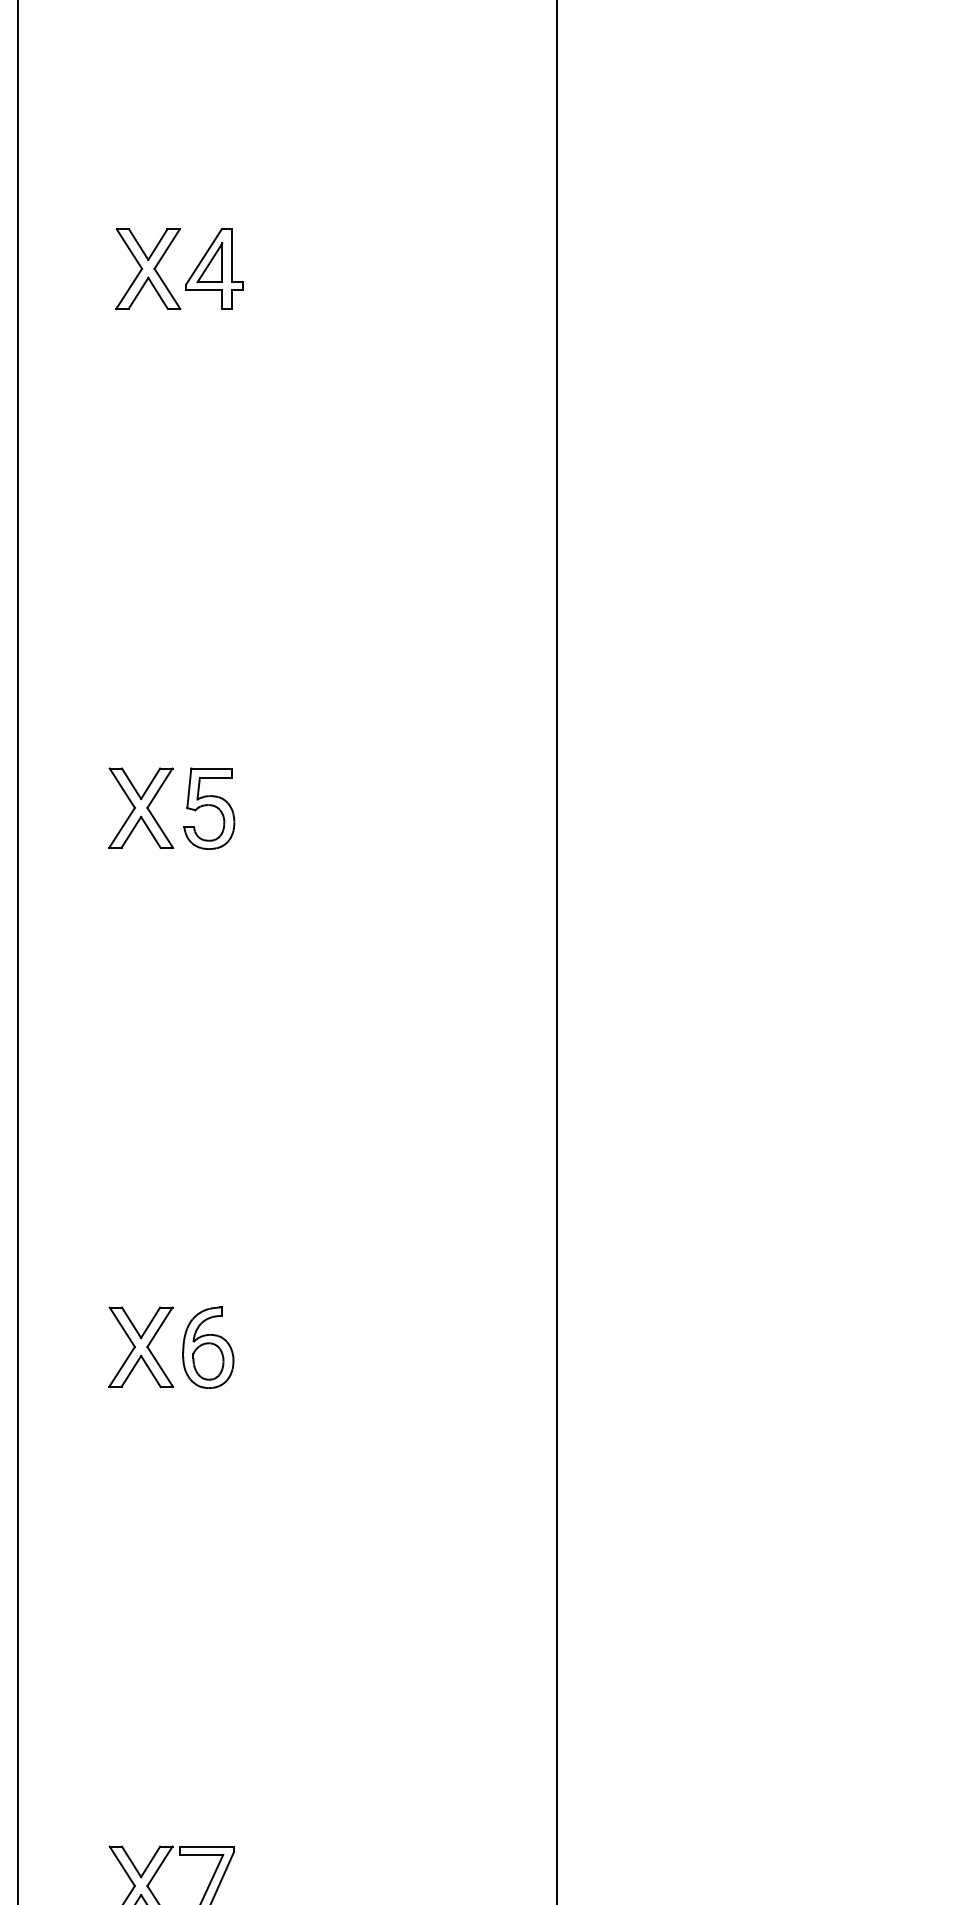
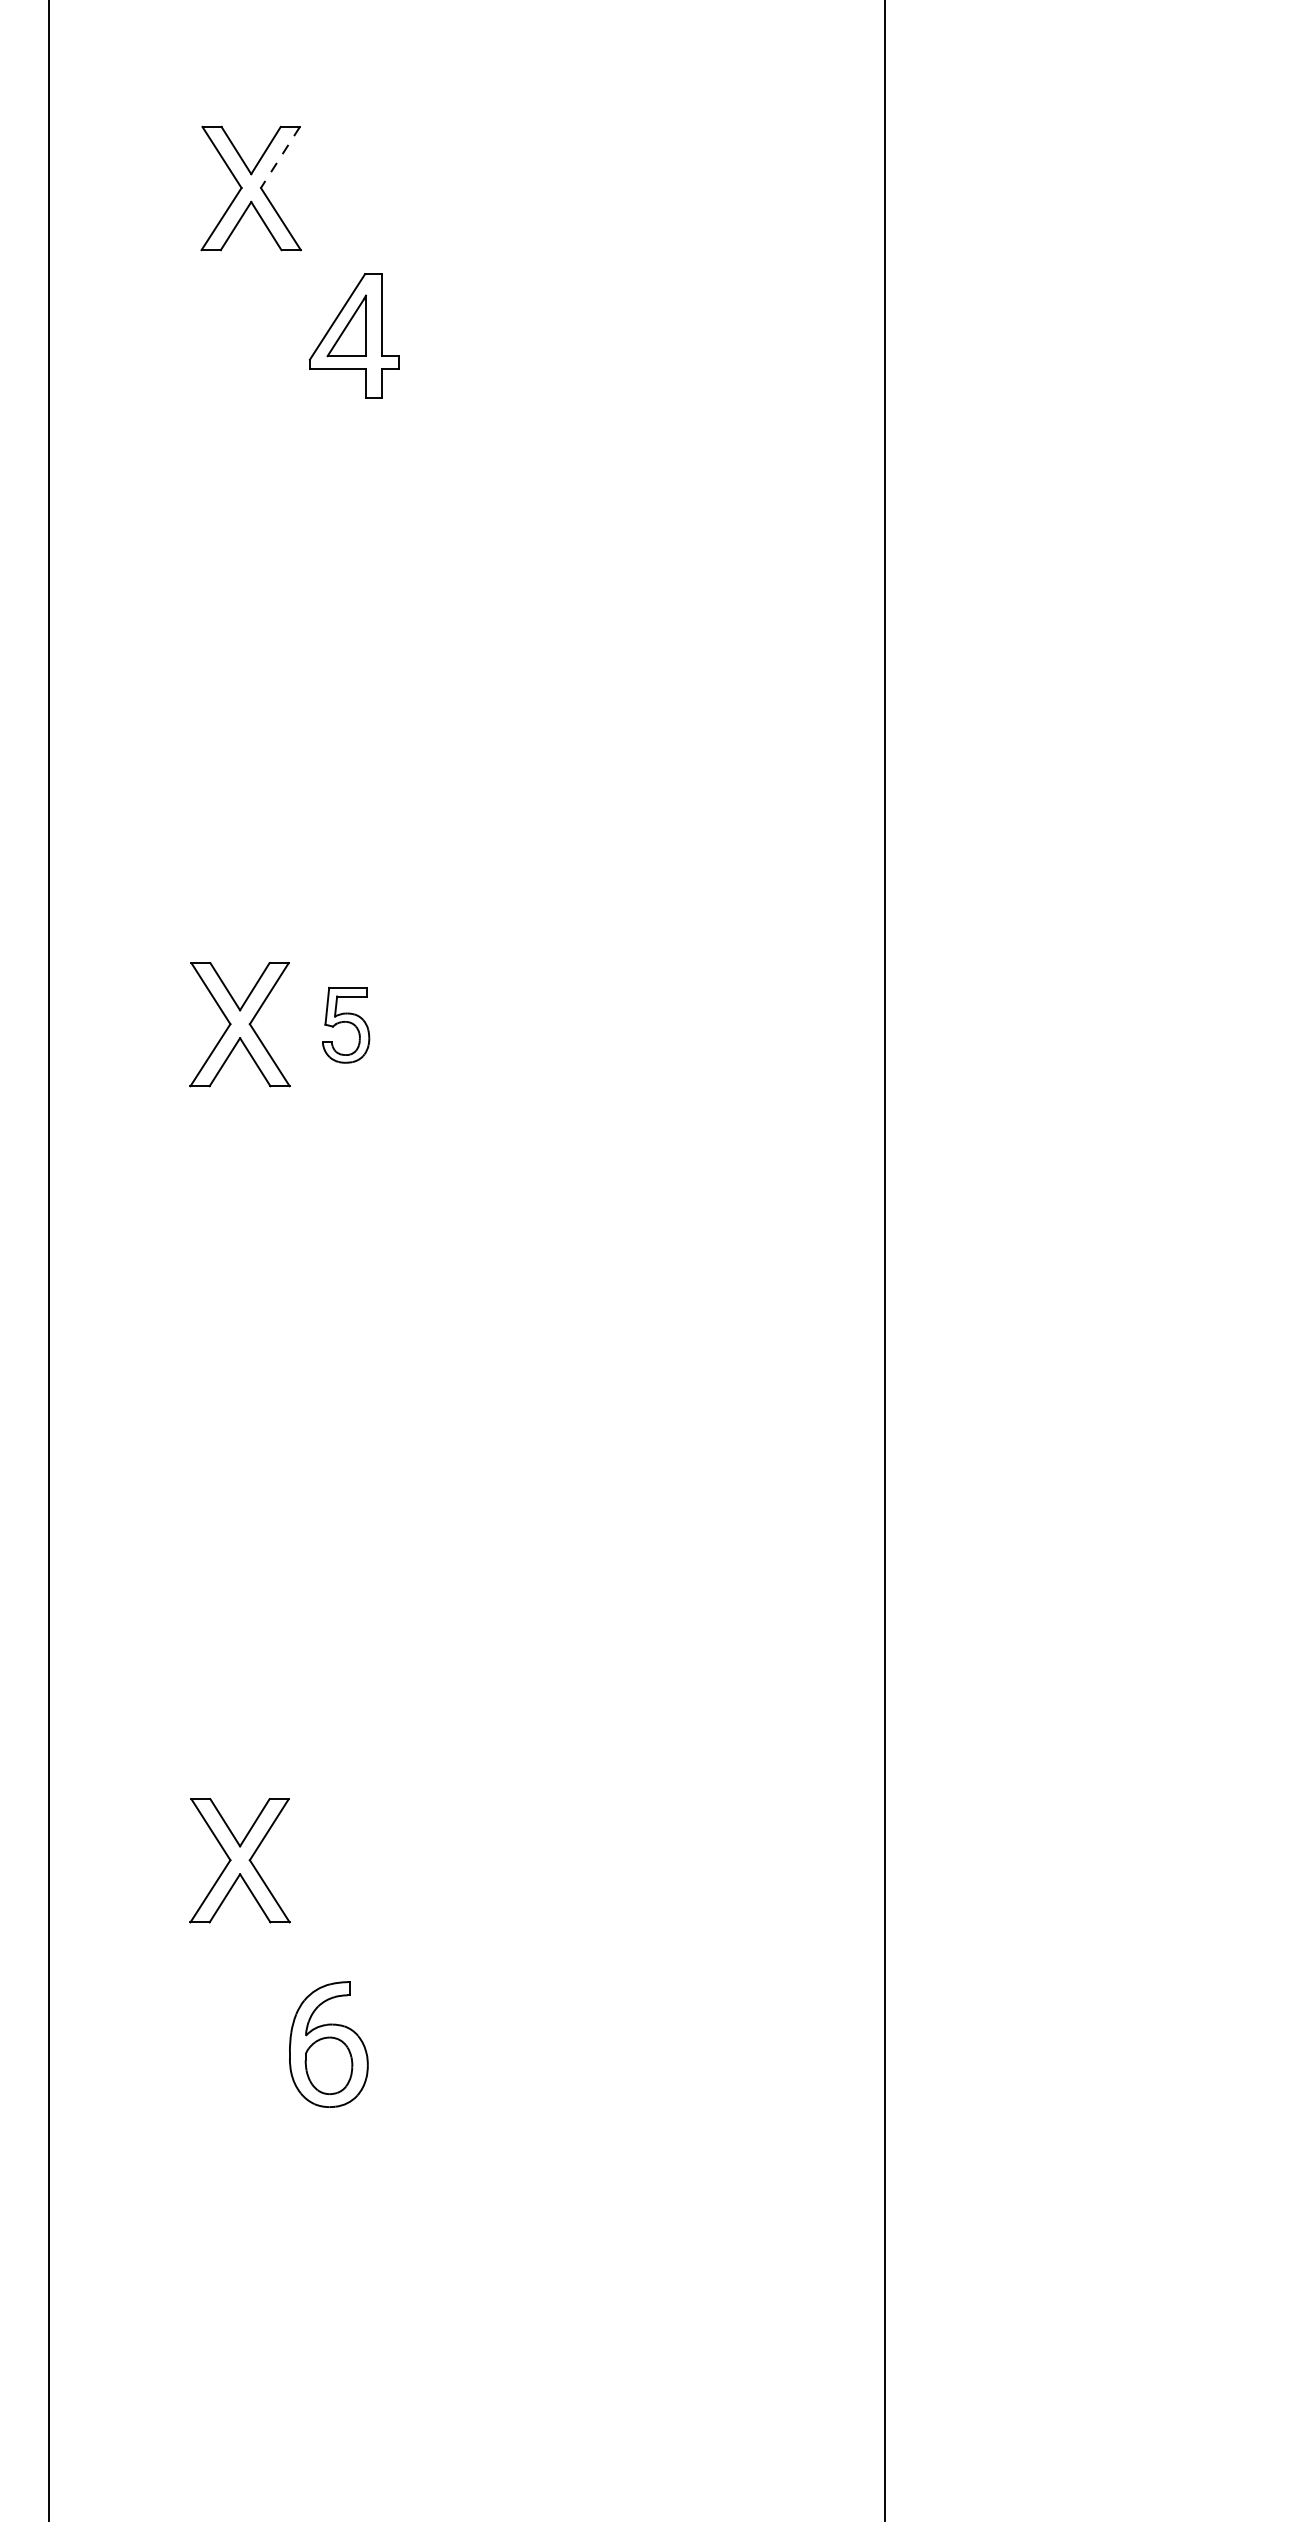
line: (166, 249) -> (279, 157), solid -> dashed
part: (214, 268) -> (353, 334), moved
part: (209, 808) -> (346, 1025), size x0.6
part: (208, 1347) -> (329, 2044), moved

